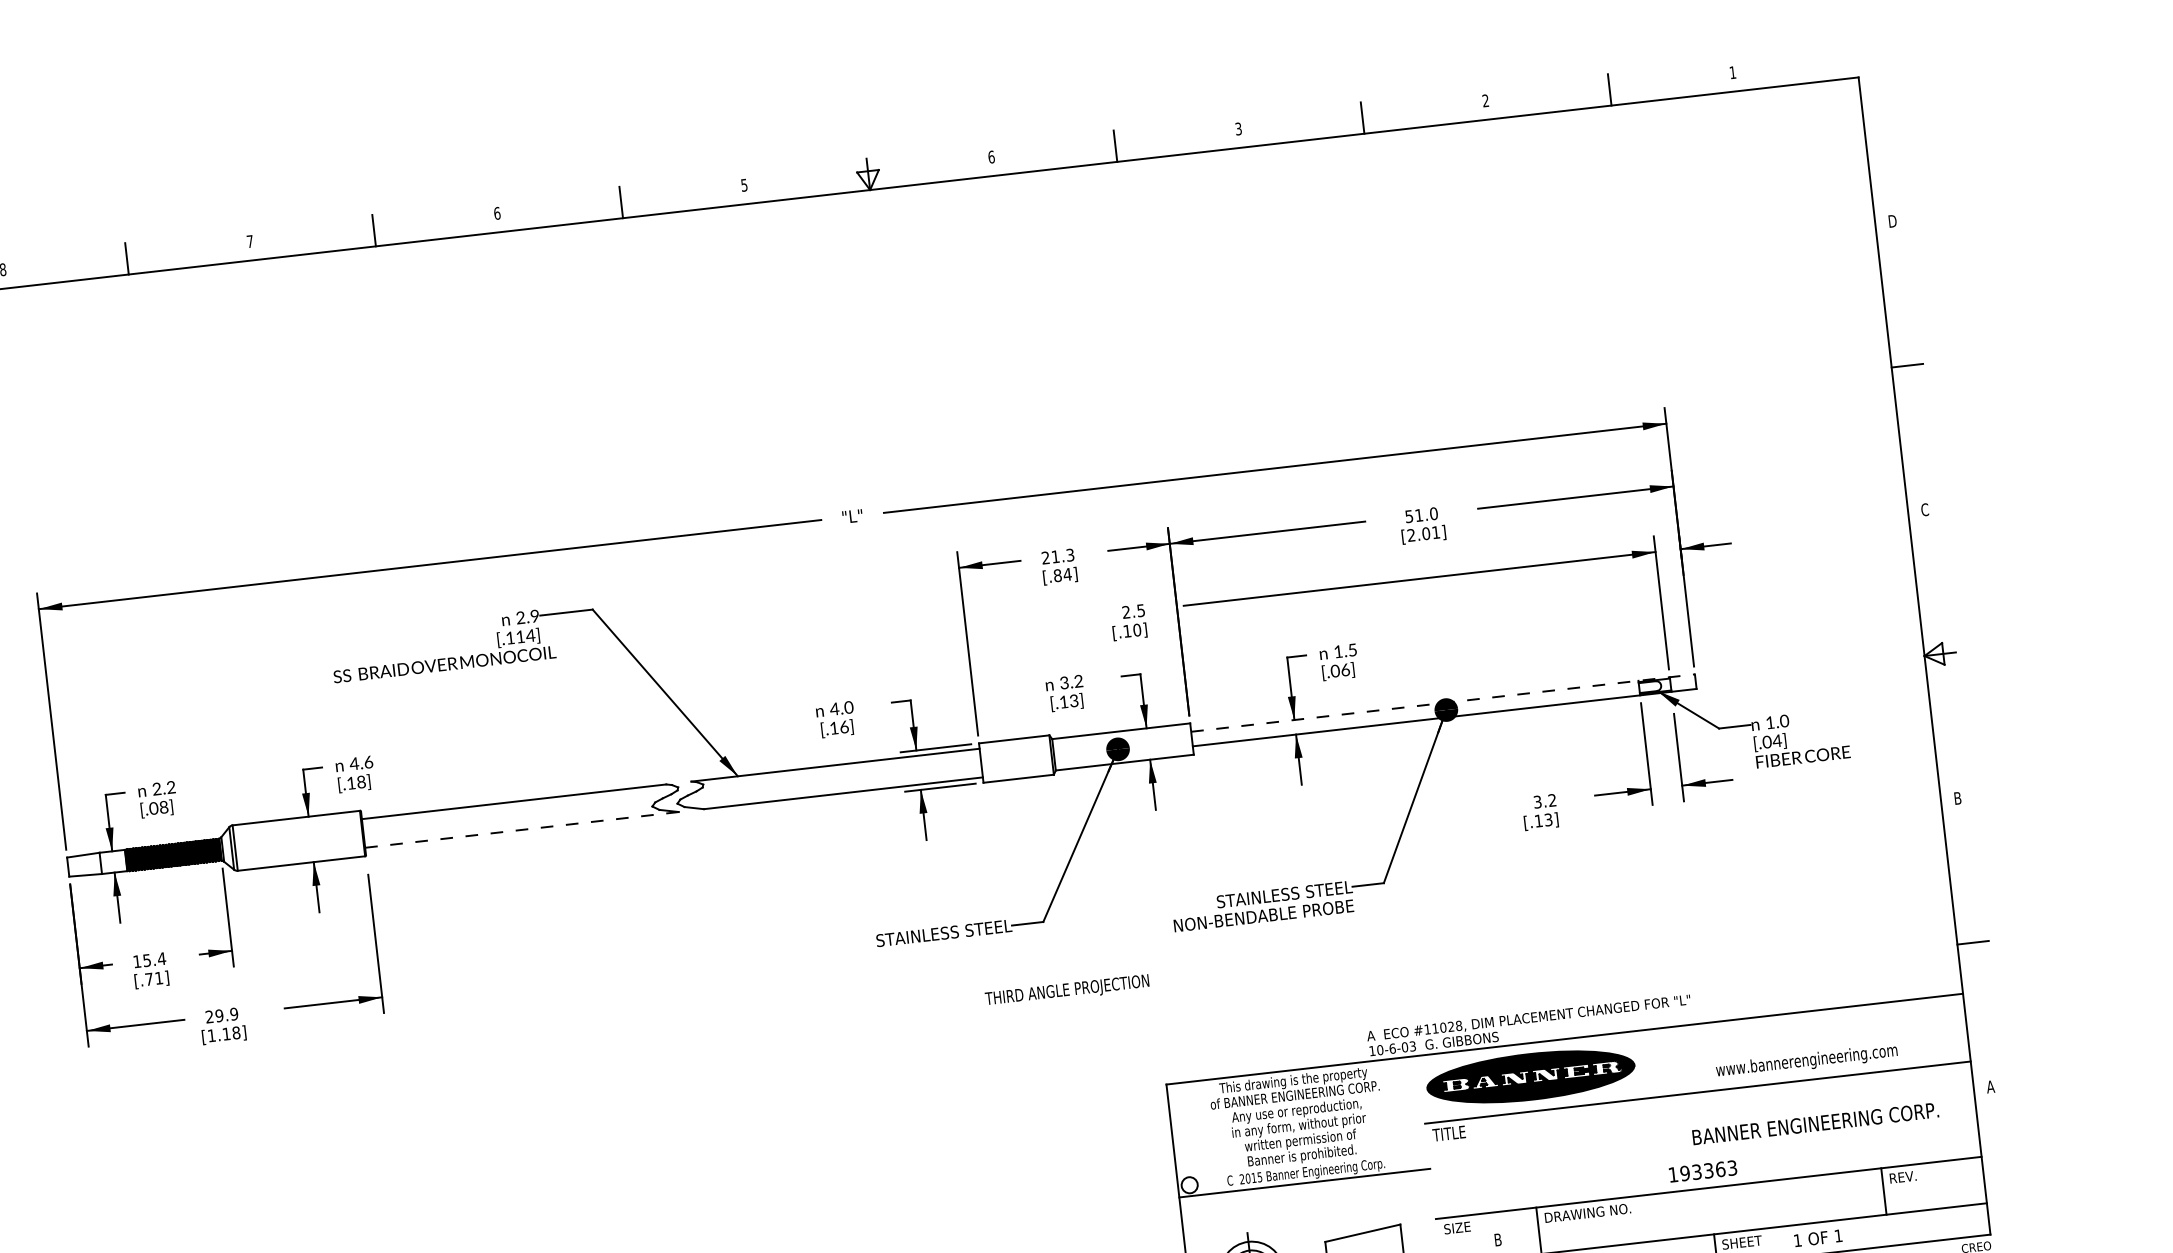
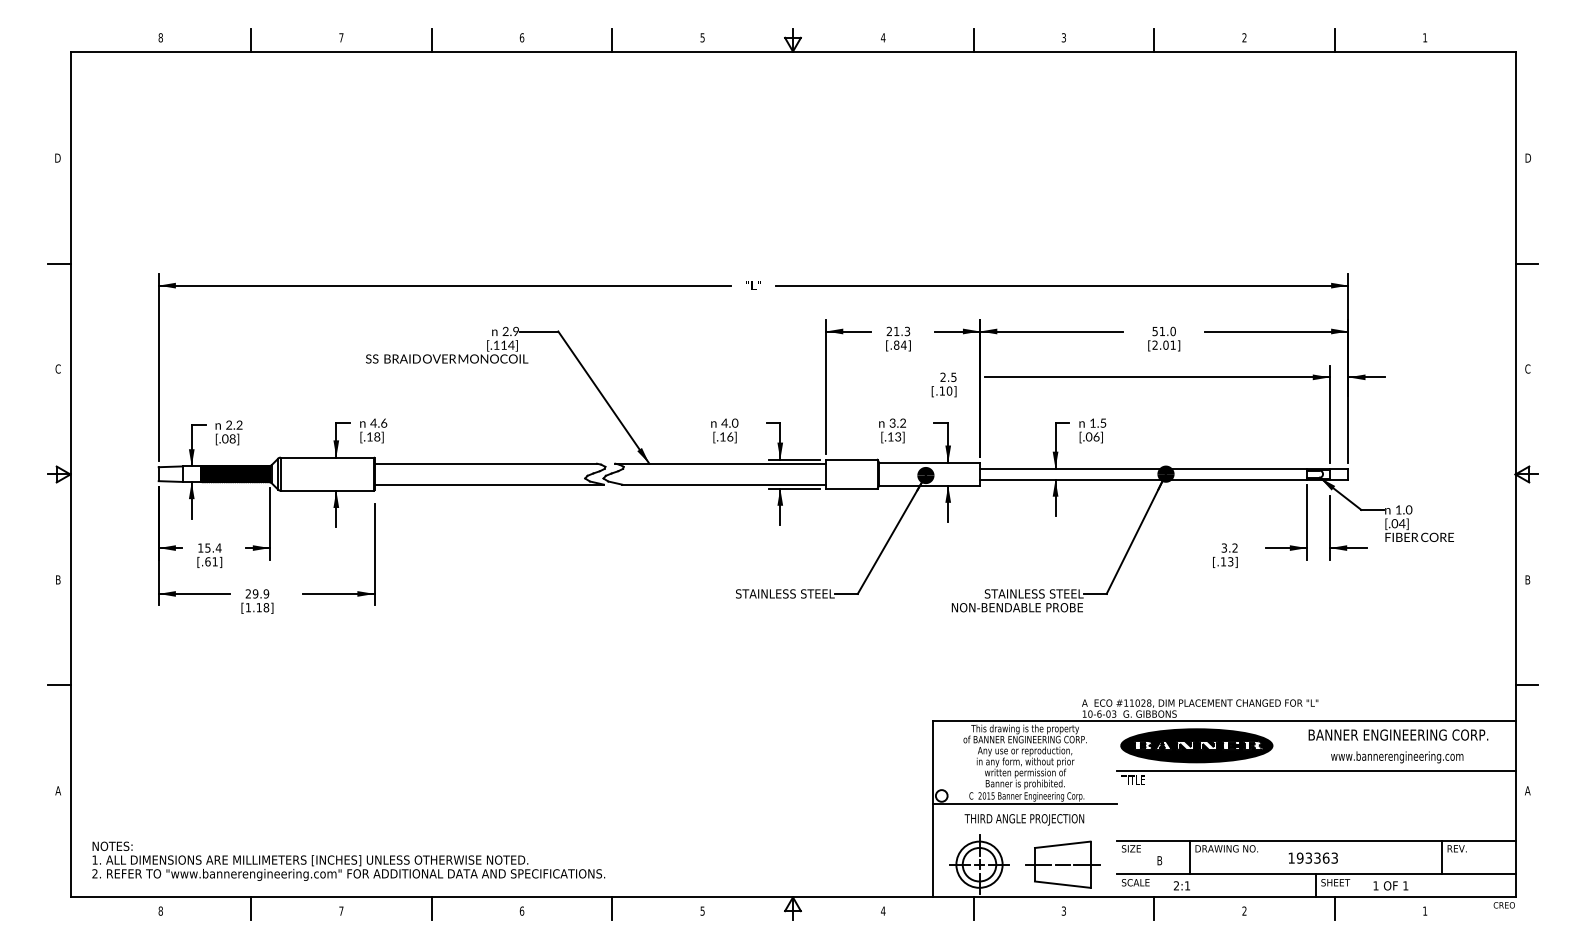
text: (990, 156) -> (882, 37), 6 -> 4
line: (1443, 702) -> (1164, 468), dashed -> solid
line: (522, 829) -> (489, 484), dashed -> solid
text: (148, 978) -> (207, 561), [.71] -> [.61]
text: (1067, 990) -> (1024, 819), moved
text: (1815, 1123) -> (1398, 734), moved
text: (1701, 1170) -> (1312, 857), moved

